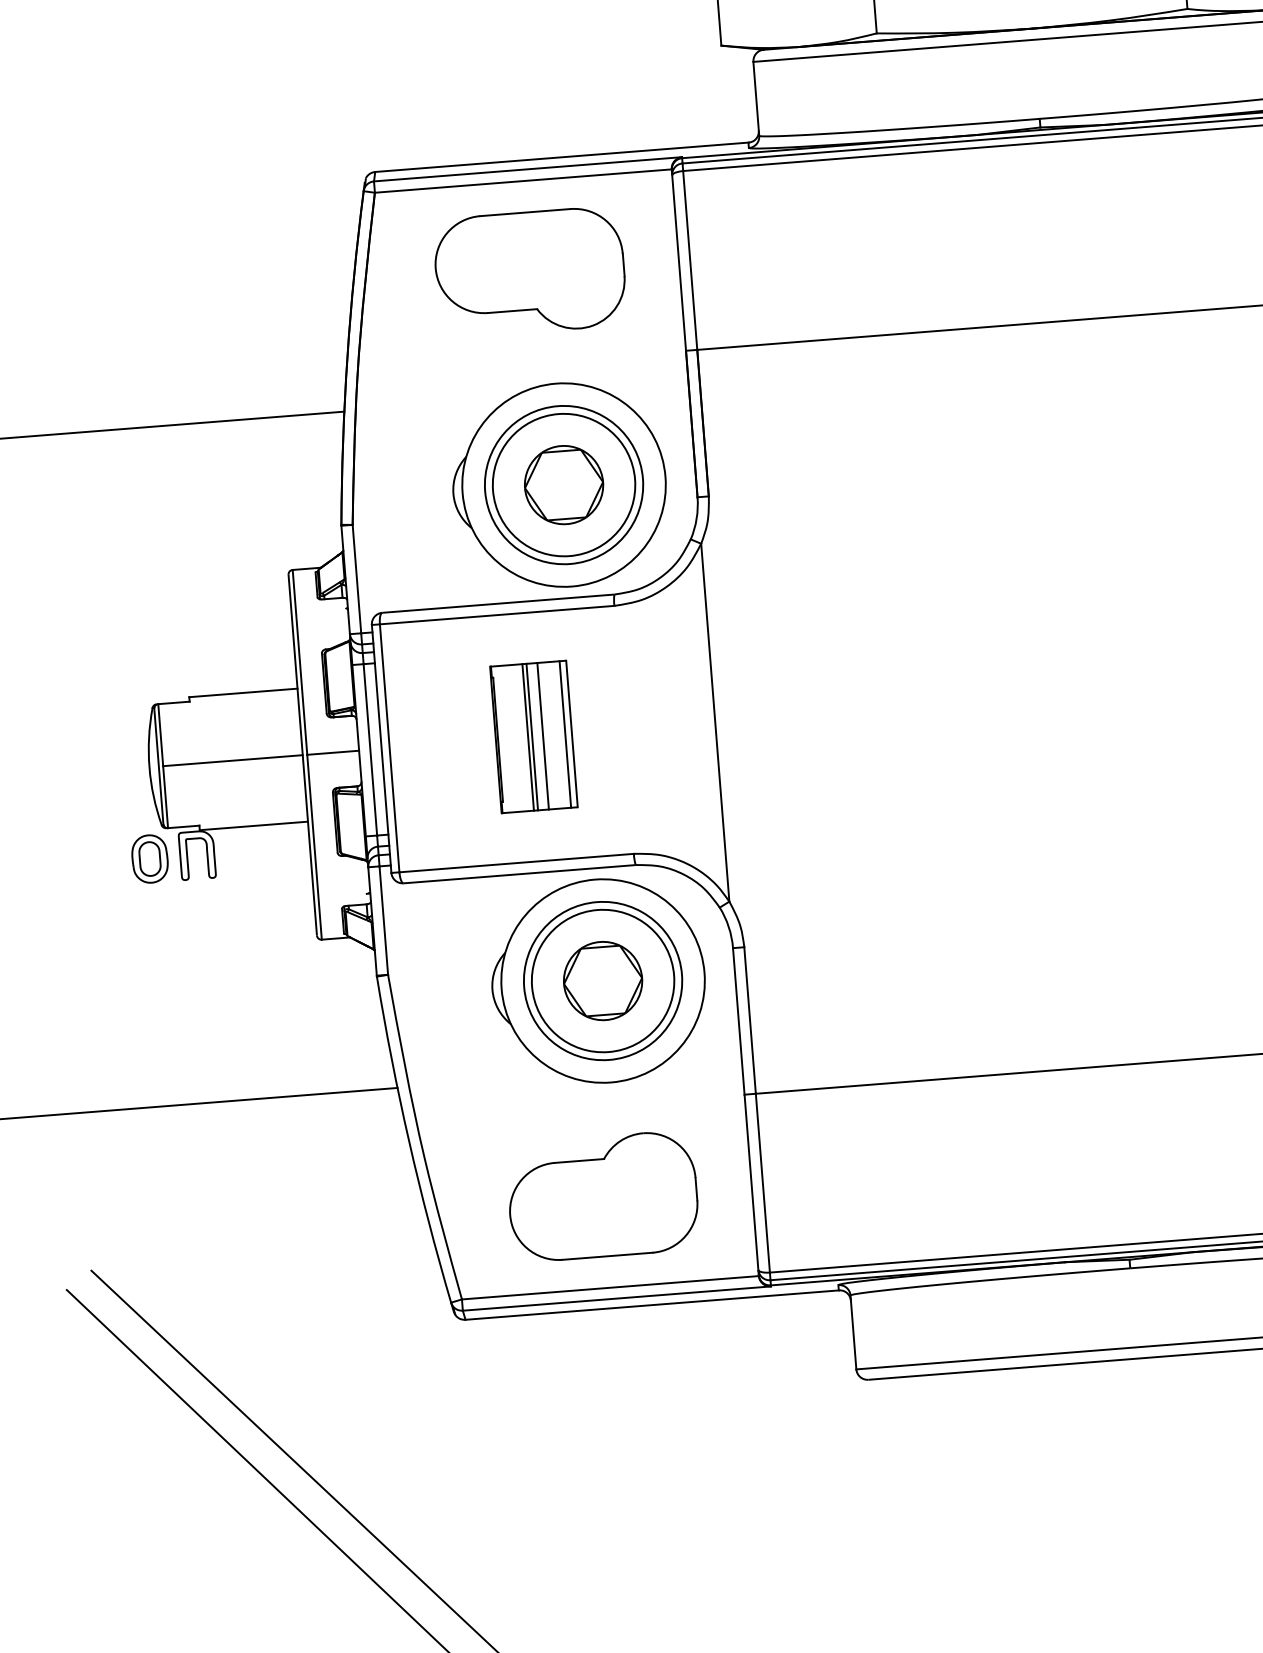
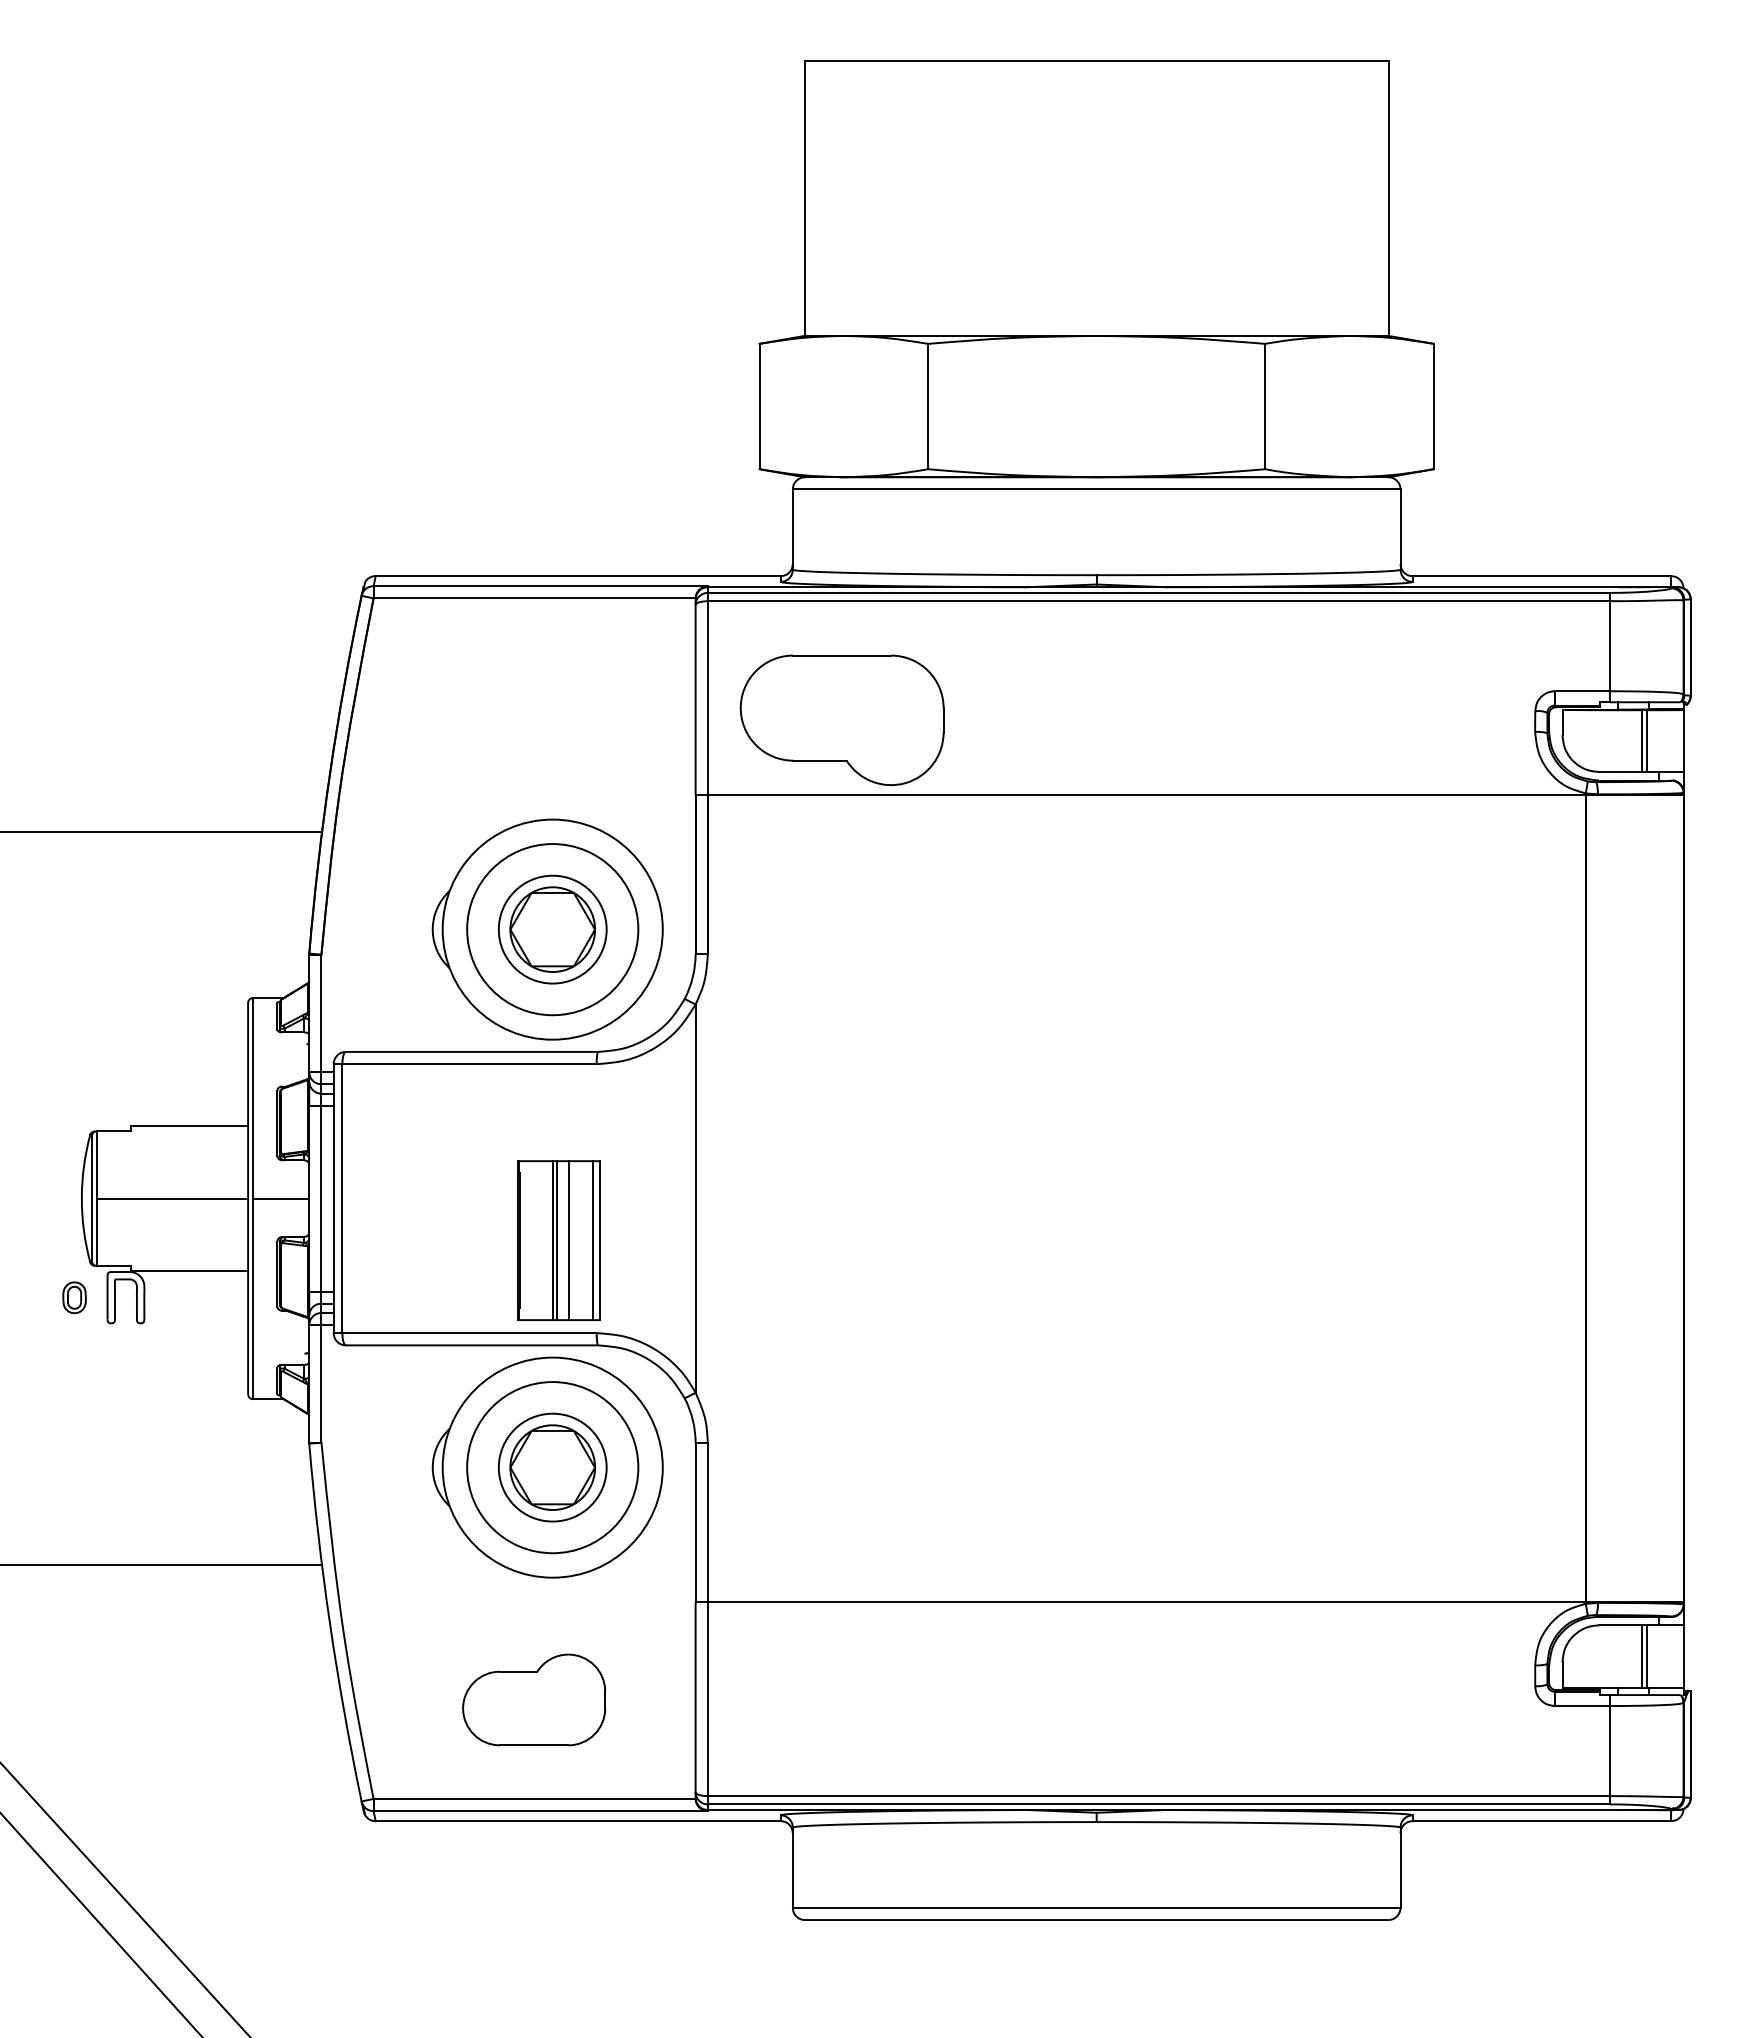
part: (529, 271) -> (841, 719), moved
circle: (563, 484) -> (552, 929), size x0.7
part: (533, 736) -> (558, 1240), moved
part: (149, 858) -> (74, 1297), size x0.6
circle: (602, 980) -> (552, 1467), size x0.7
part: (602, 1196) -> (533, 1699), size x0.7

